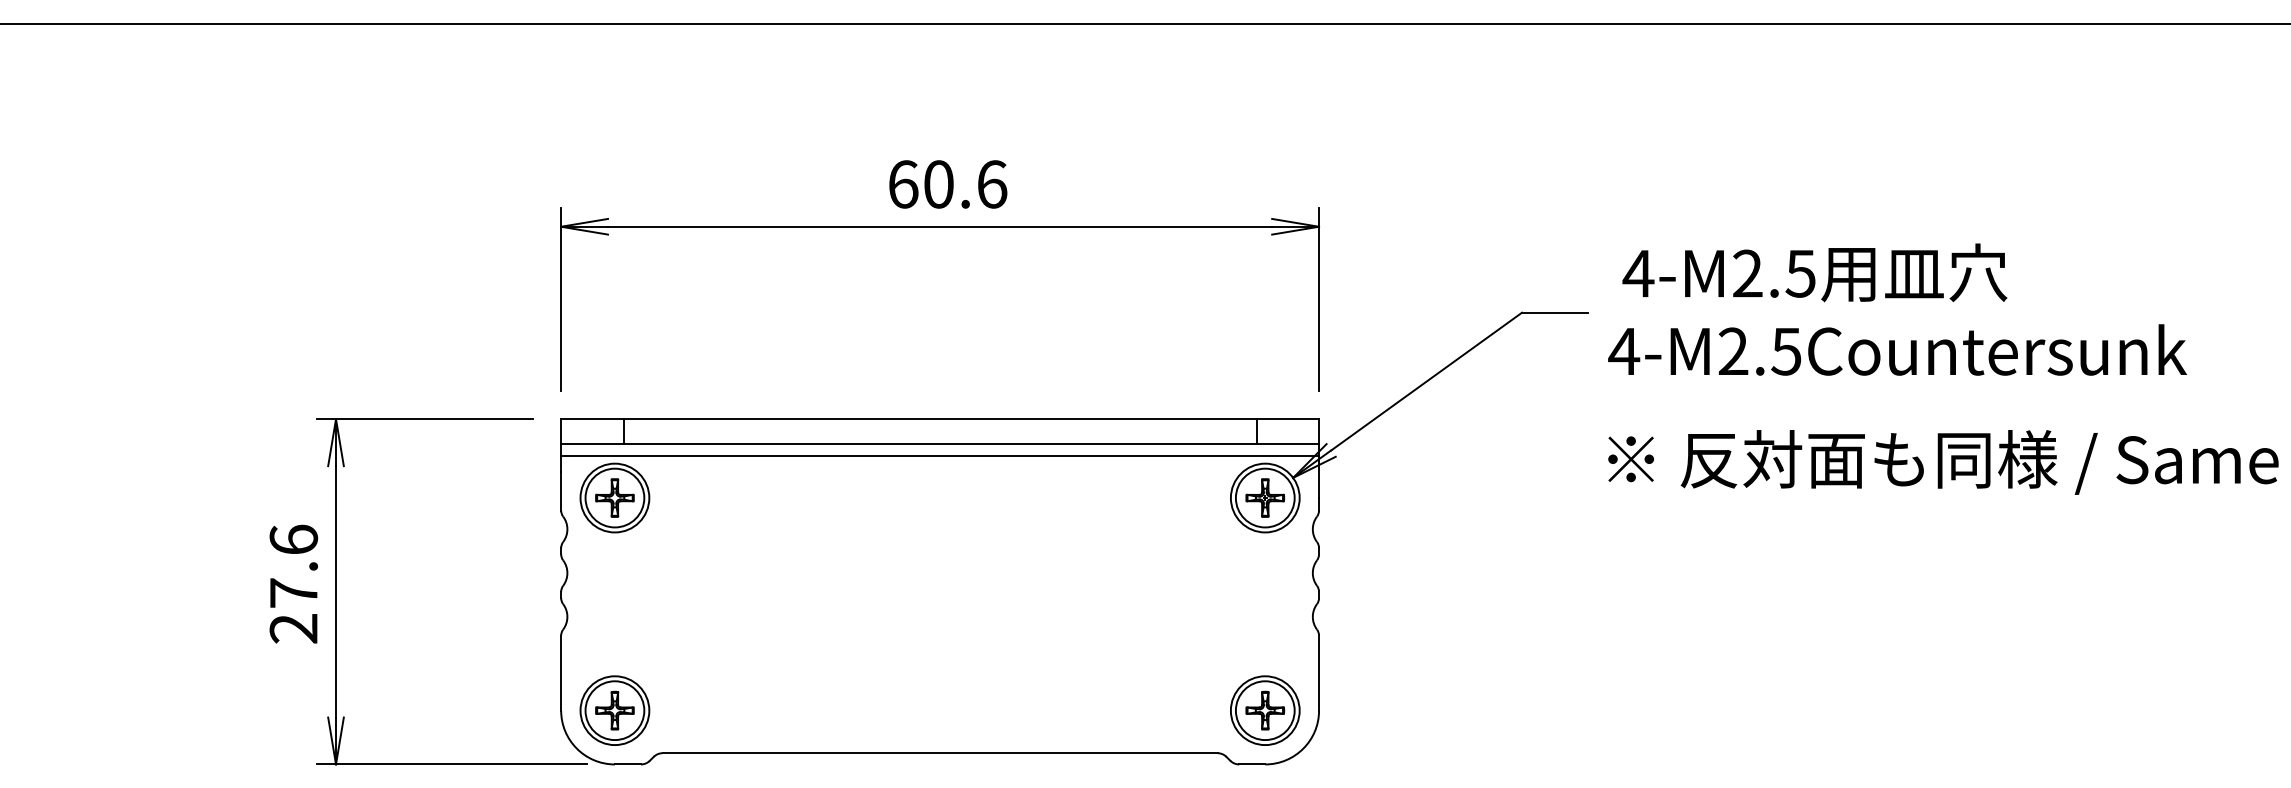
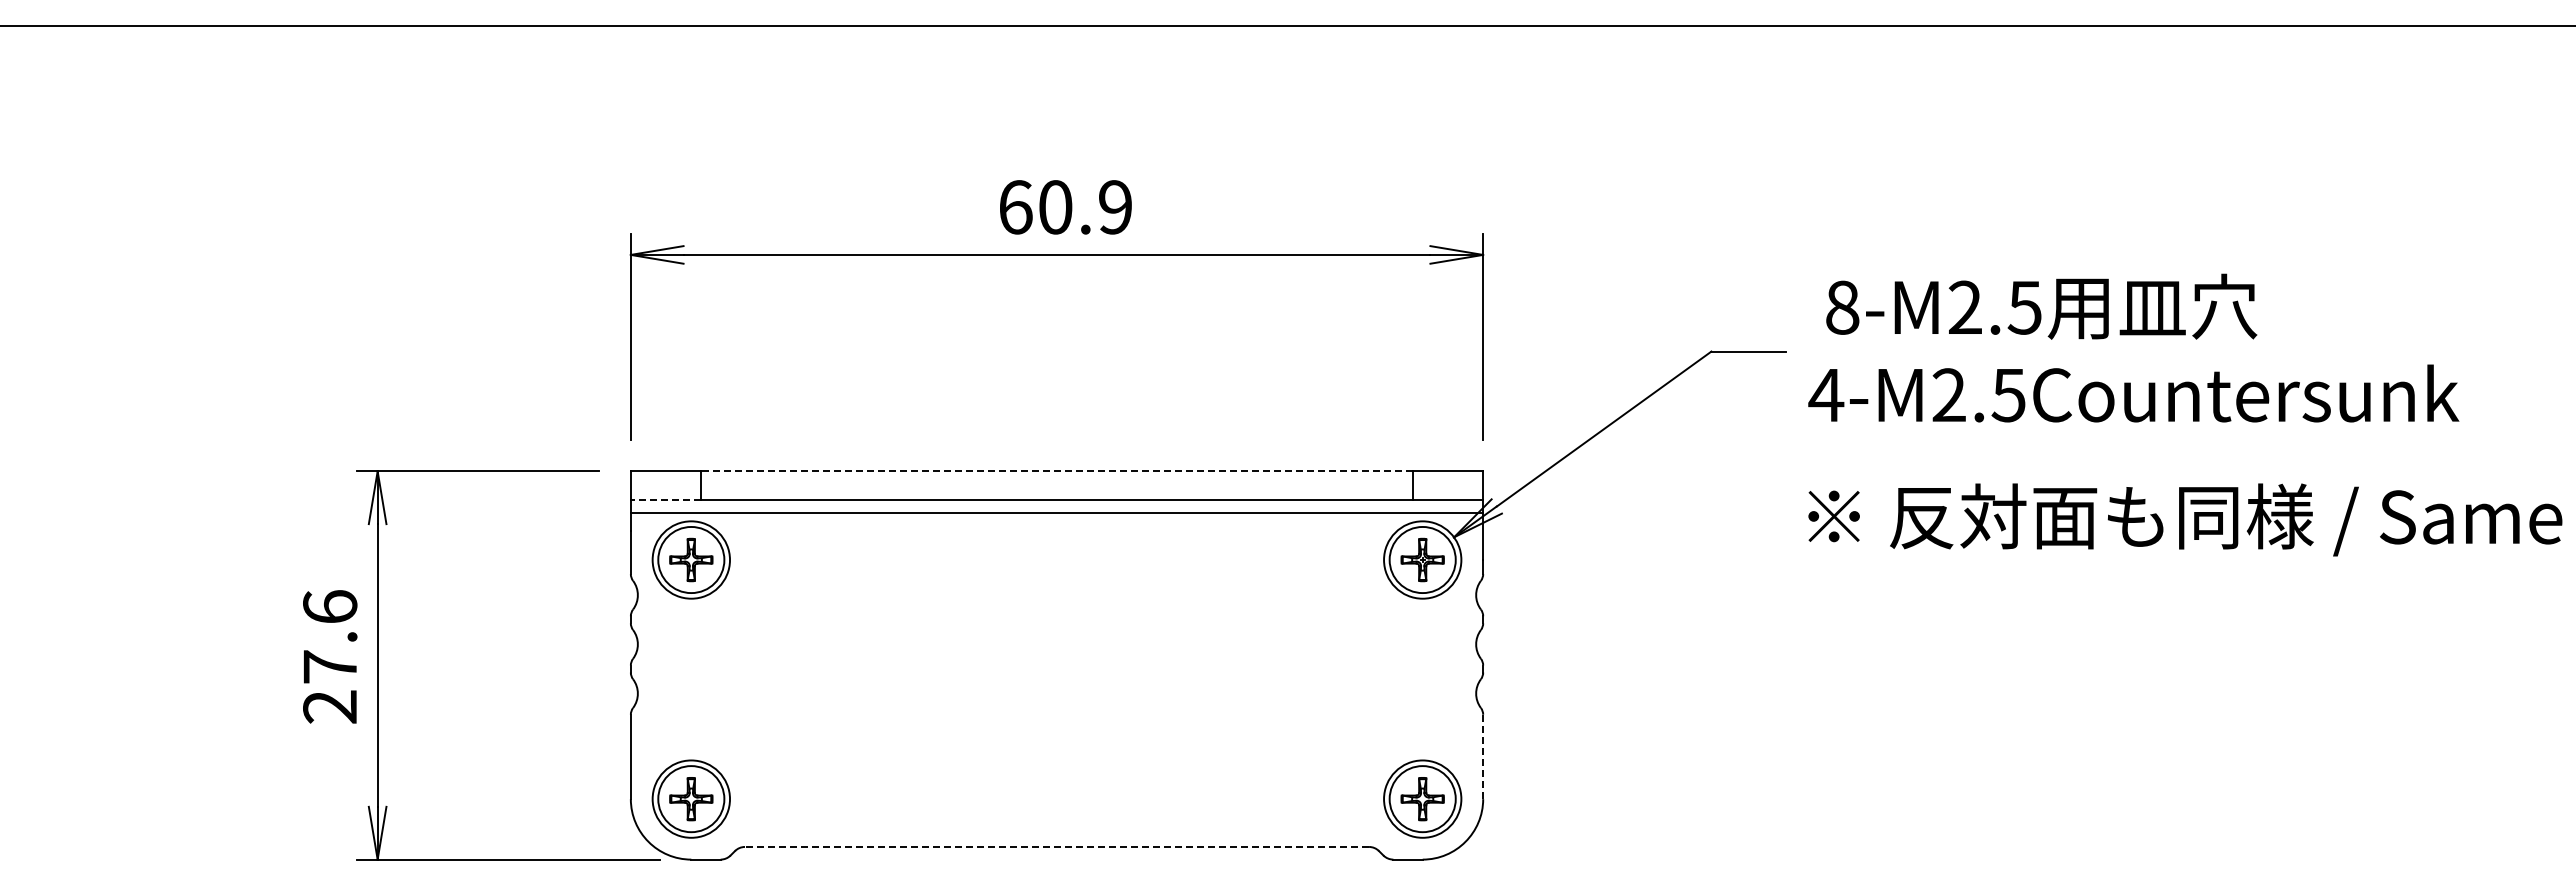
text: (992, 184) -> (1115, 207), 60.6 -> 60.9
text: (1638, 273) -> (1842, 307), 4-M2.5 -> 8-M2.5
line: (940, 419) -> (1057, 471), solid -> dashed
line: (591, 444) -> (665, 499), solid -> dashed
line: (1319, 673) -> (1483, 757), solid -> dashed
line: (939, 752) -> (1056, 846), solid -> dashed

